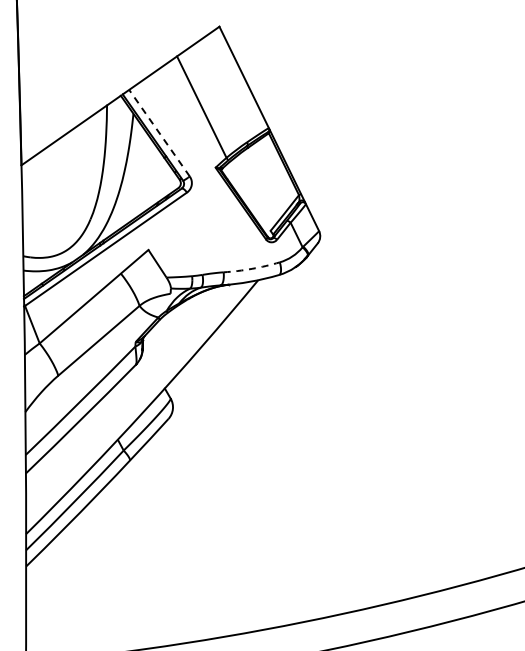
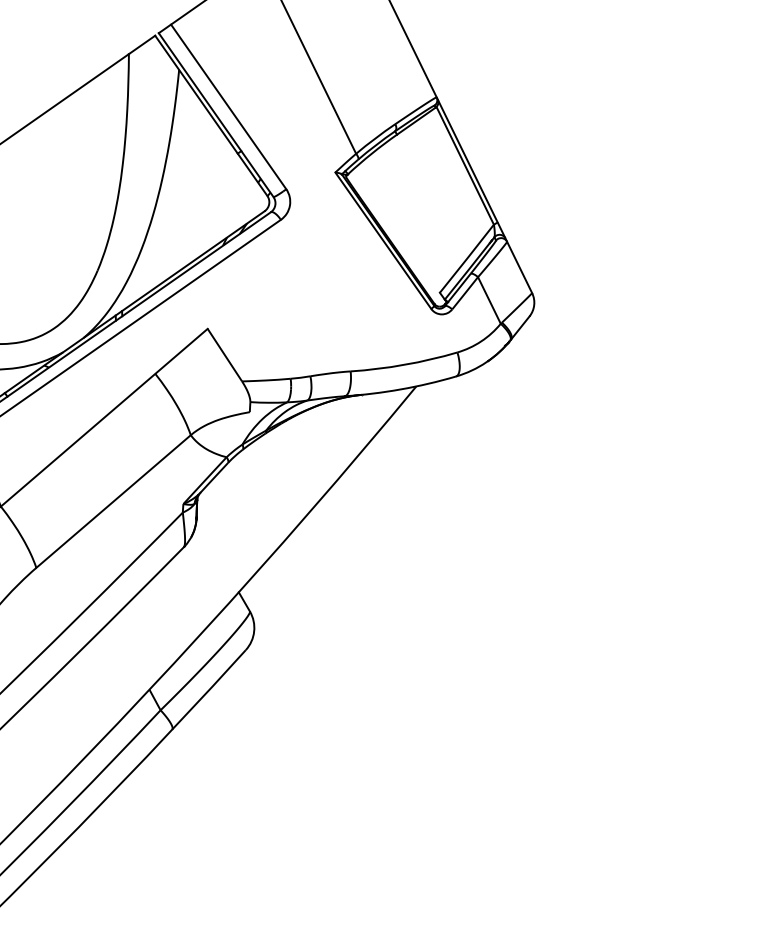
line: (159, 133) -> (228, 107), dashed -> solid
arc: (252, 268) -> (405, 364), dashed -> solid

